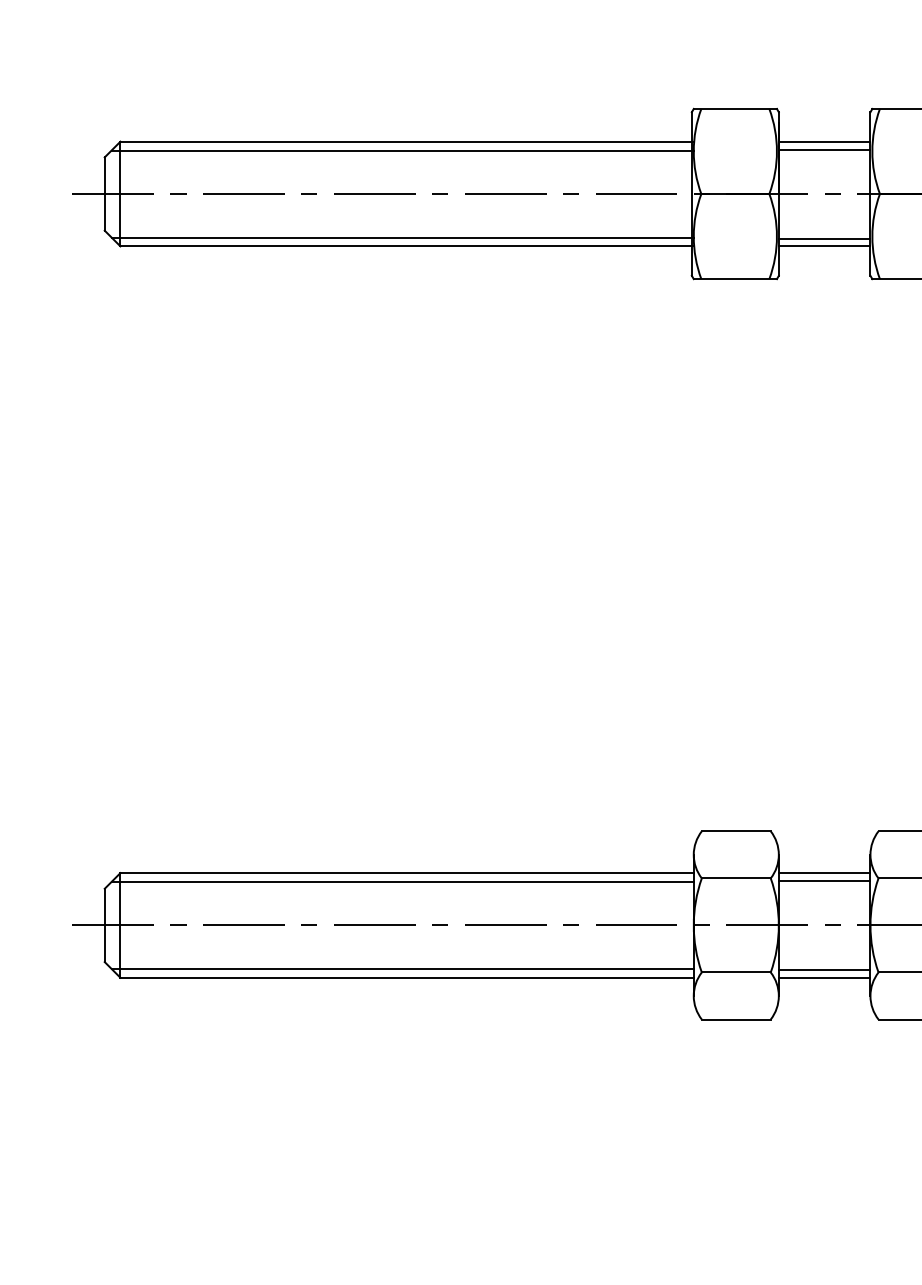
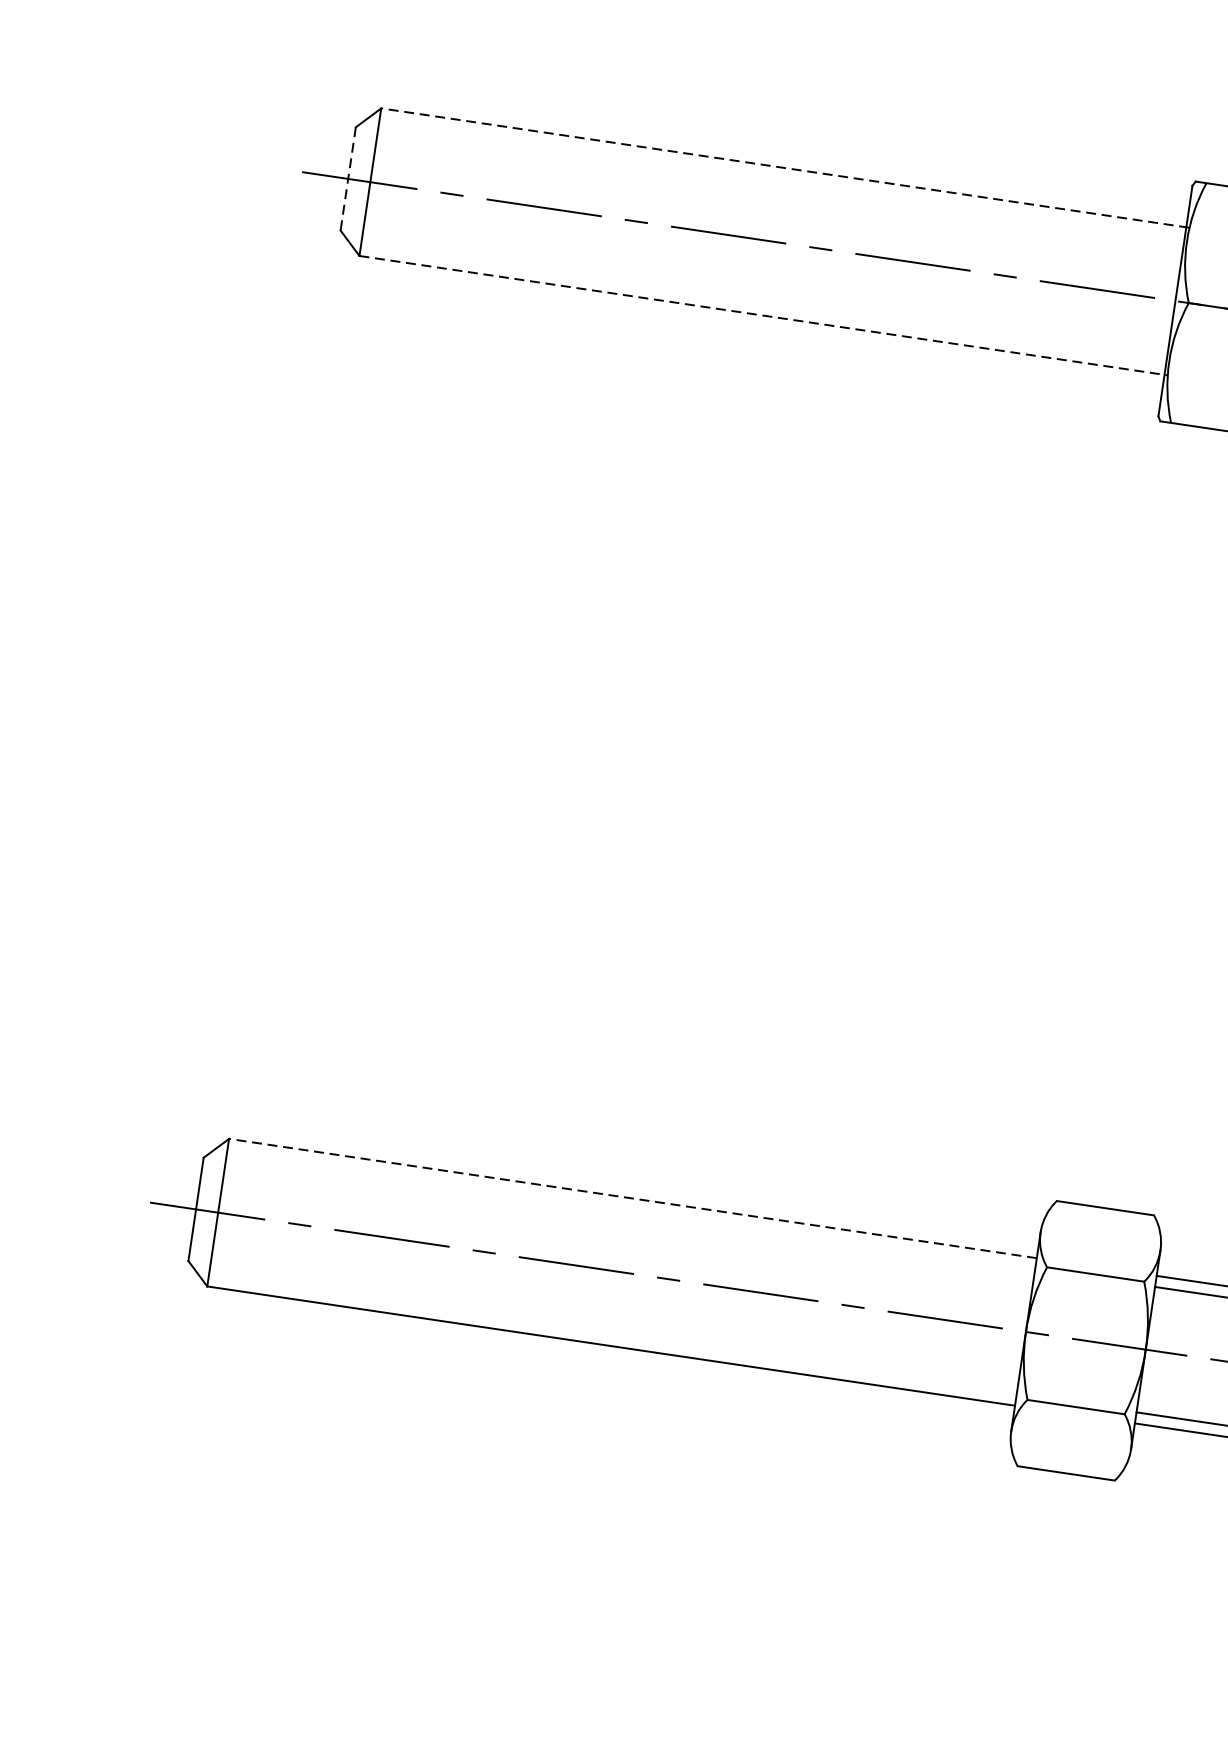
line: (407, 141) -> (785, 167), solid -> dashed
line: (402, 150) -> (776, 179), removed
line: (104, 194) -> (347, 179), solid -> dashed
line: (402, 237) -> (758, 302), removed
line: (407, 246) -> (763, 315), solid -> dashed
line: (407, 873) -> (633, 1199), solid -> dashed
line: (402, 881) -> (624, 1209), removed
line: (402, 968) -> (606, 1332), removed

